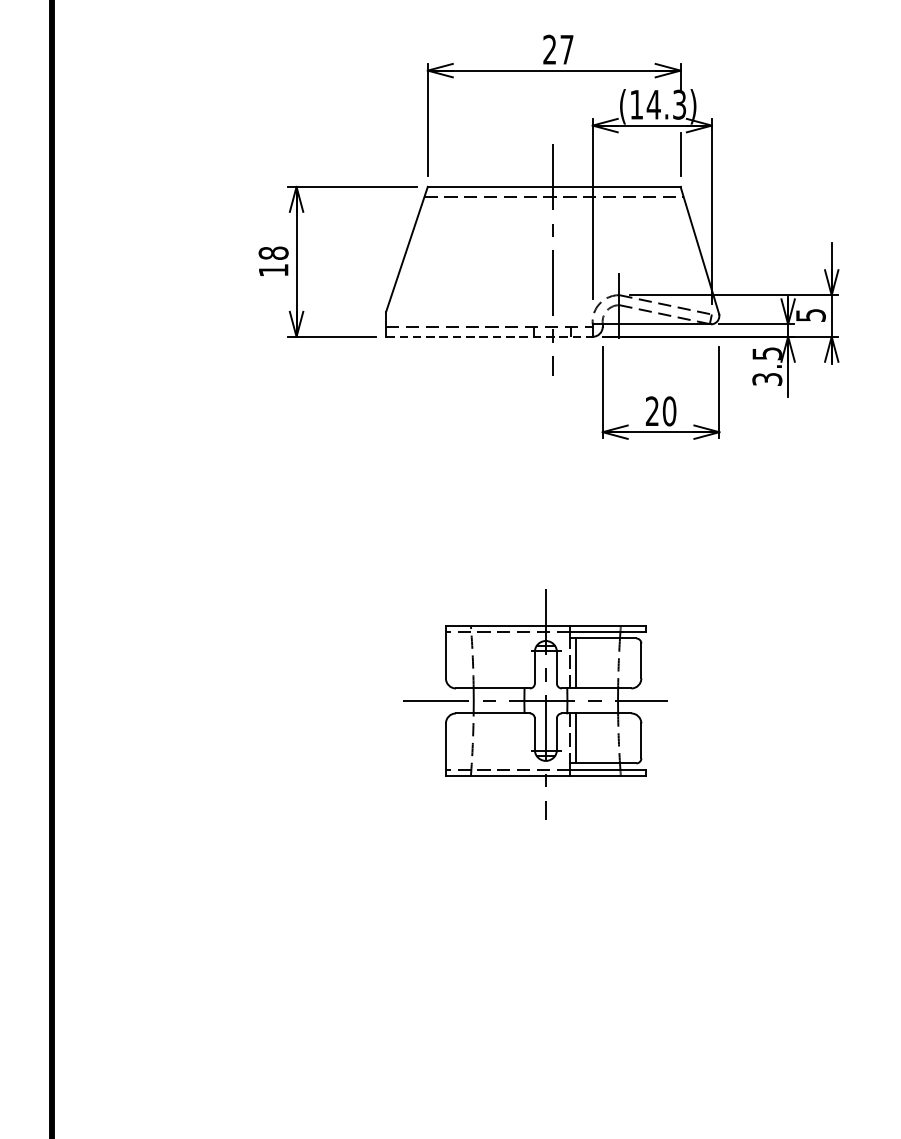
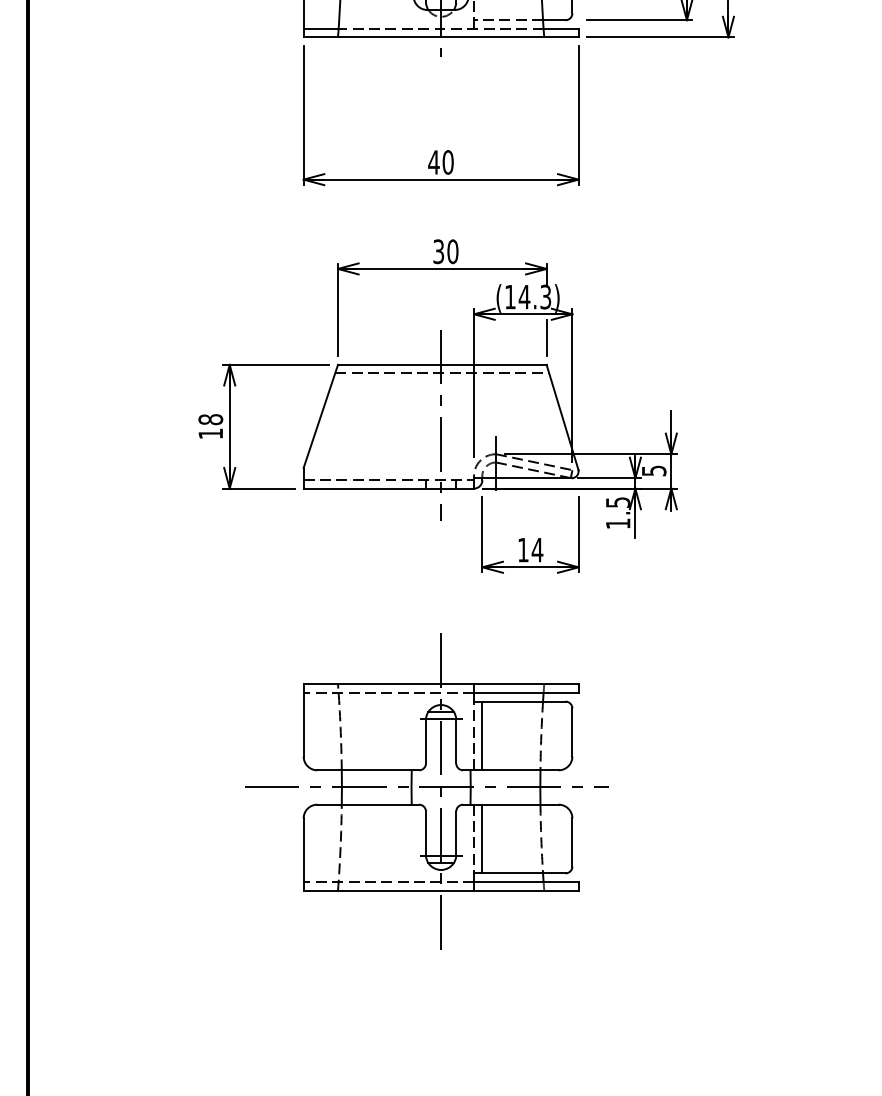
text: (558, 49) -> (445, 251), 27 -> 30
line: (490, 336) -> (389, 488), dashed -> solid
text: (766, 379) -> (617, 523), 3.5 -> 1.5
text: (661, 410) -> (530, 549), 20 -> 14
part: (535, 703) -> (426, 791), size x1.67

